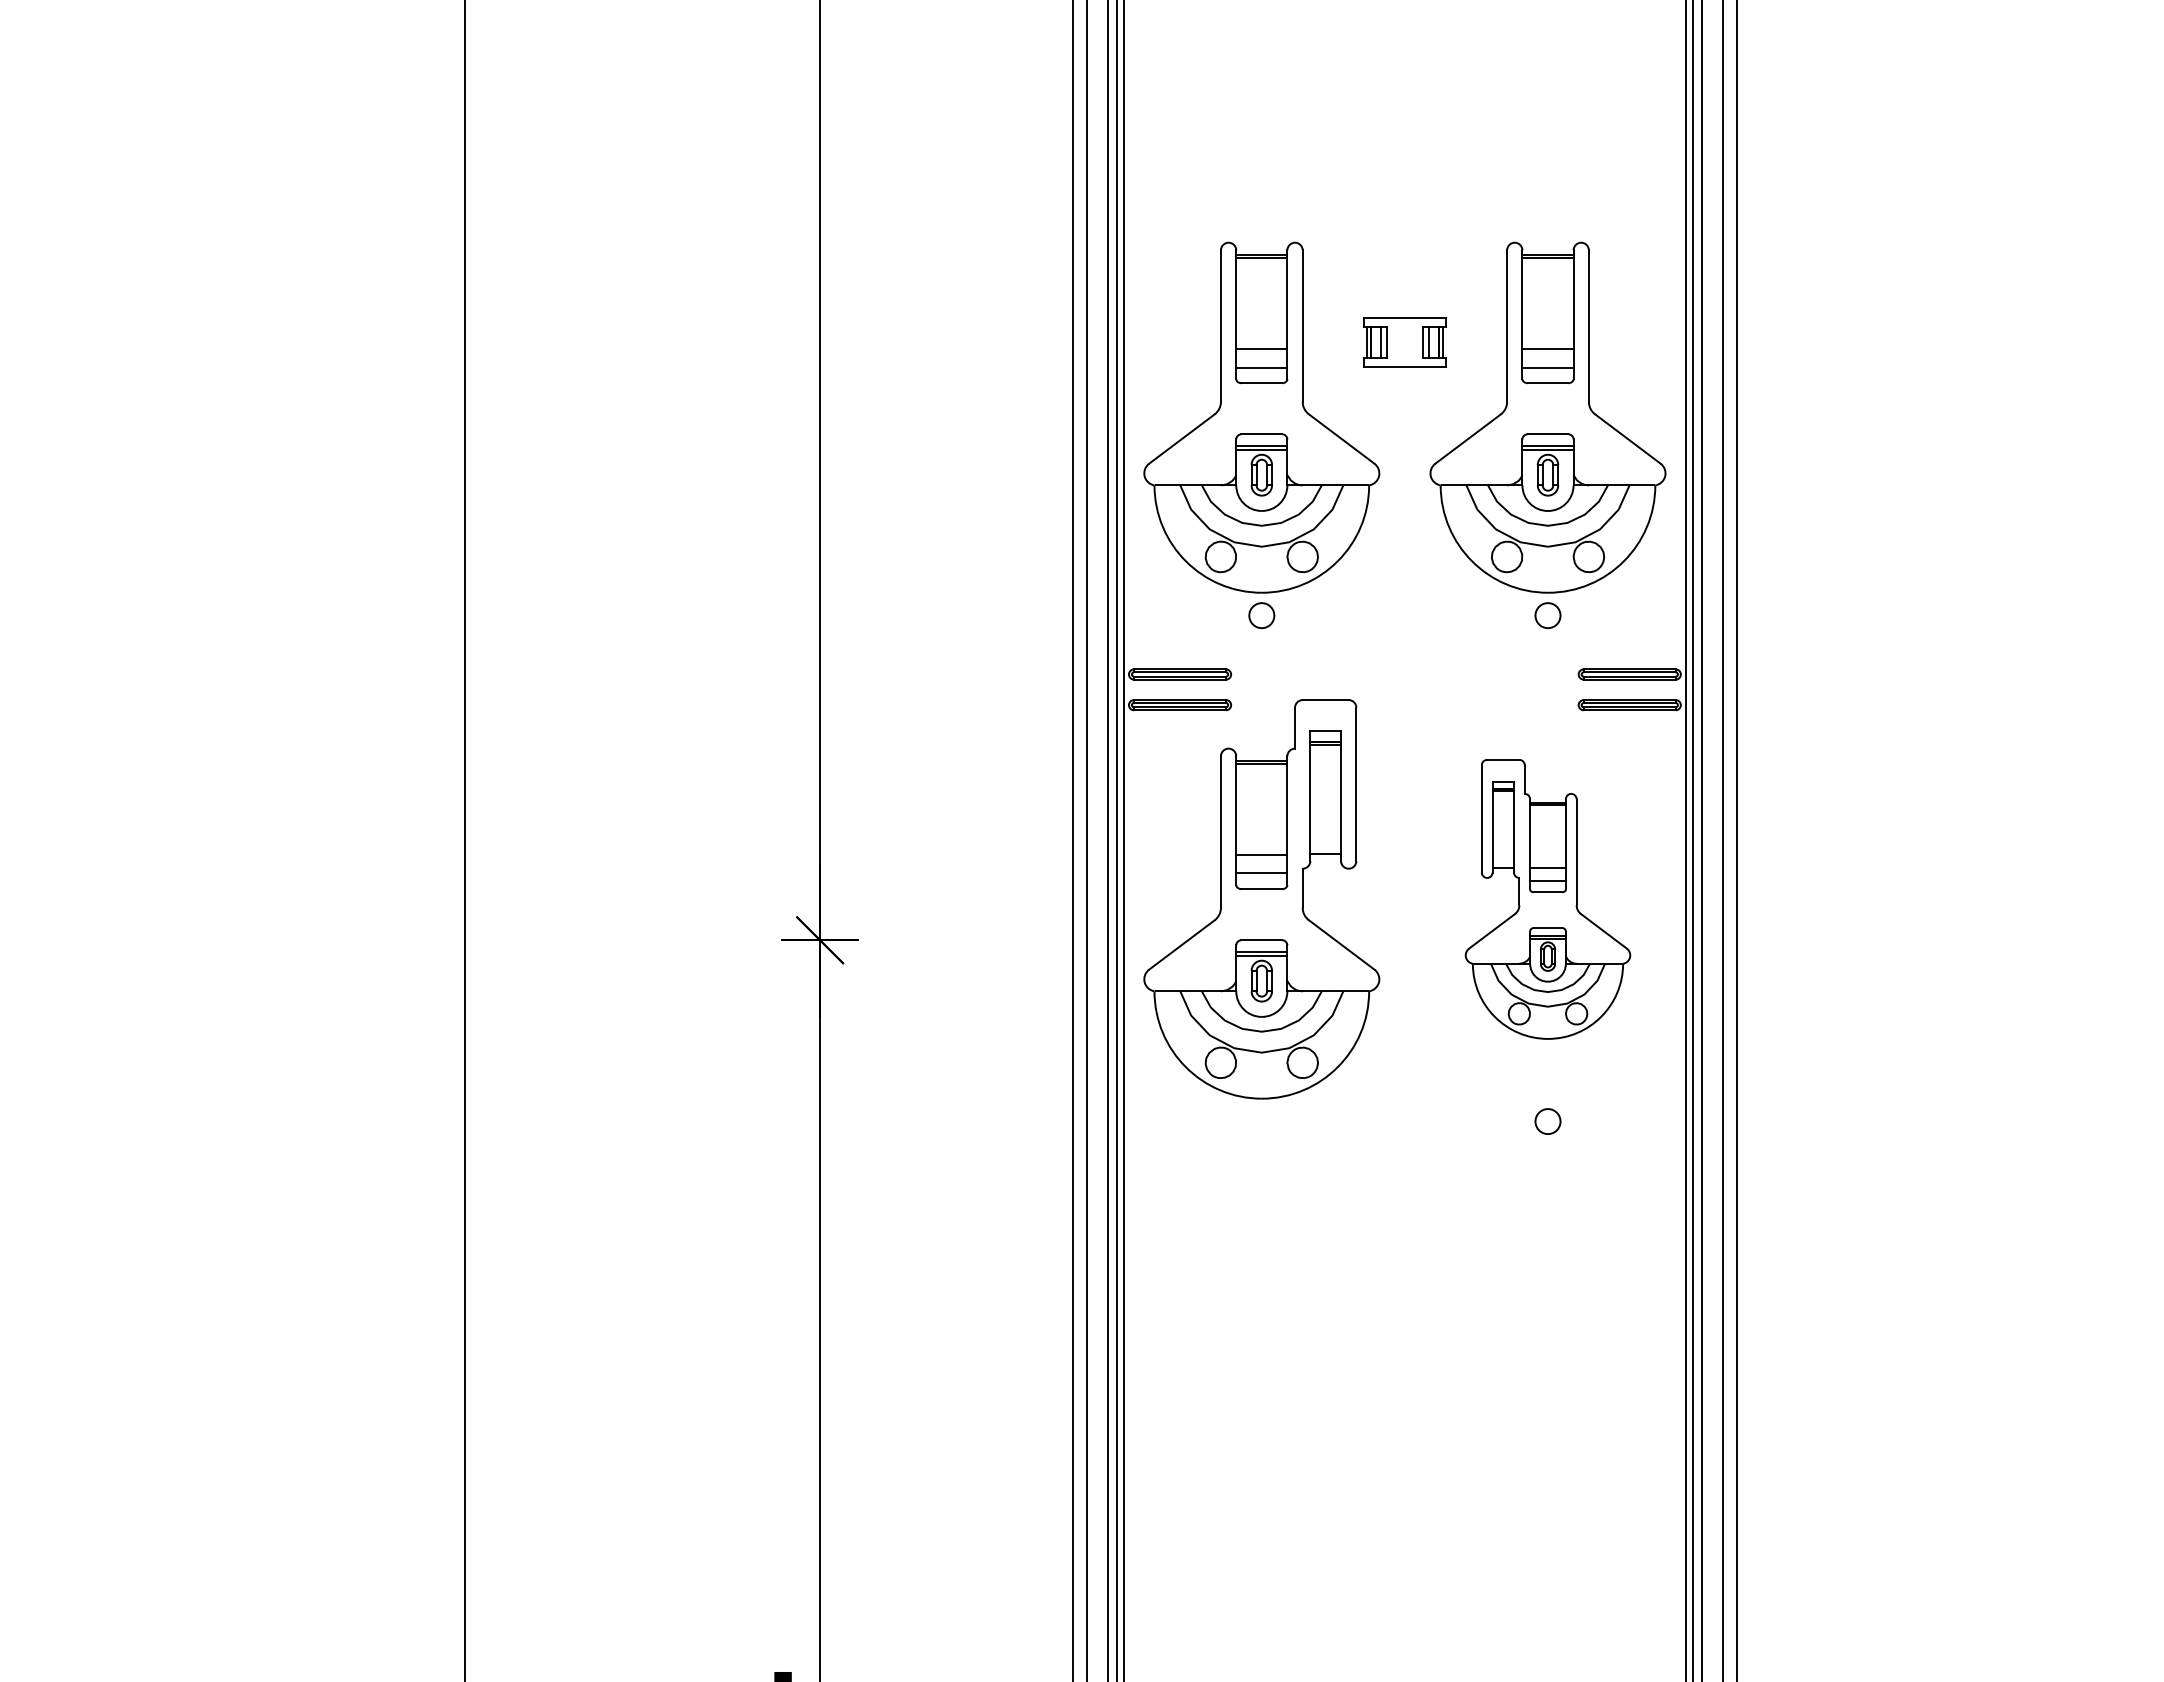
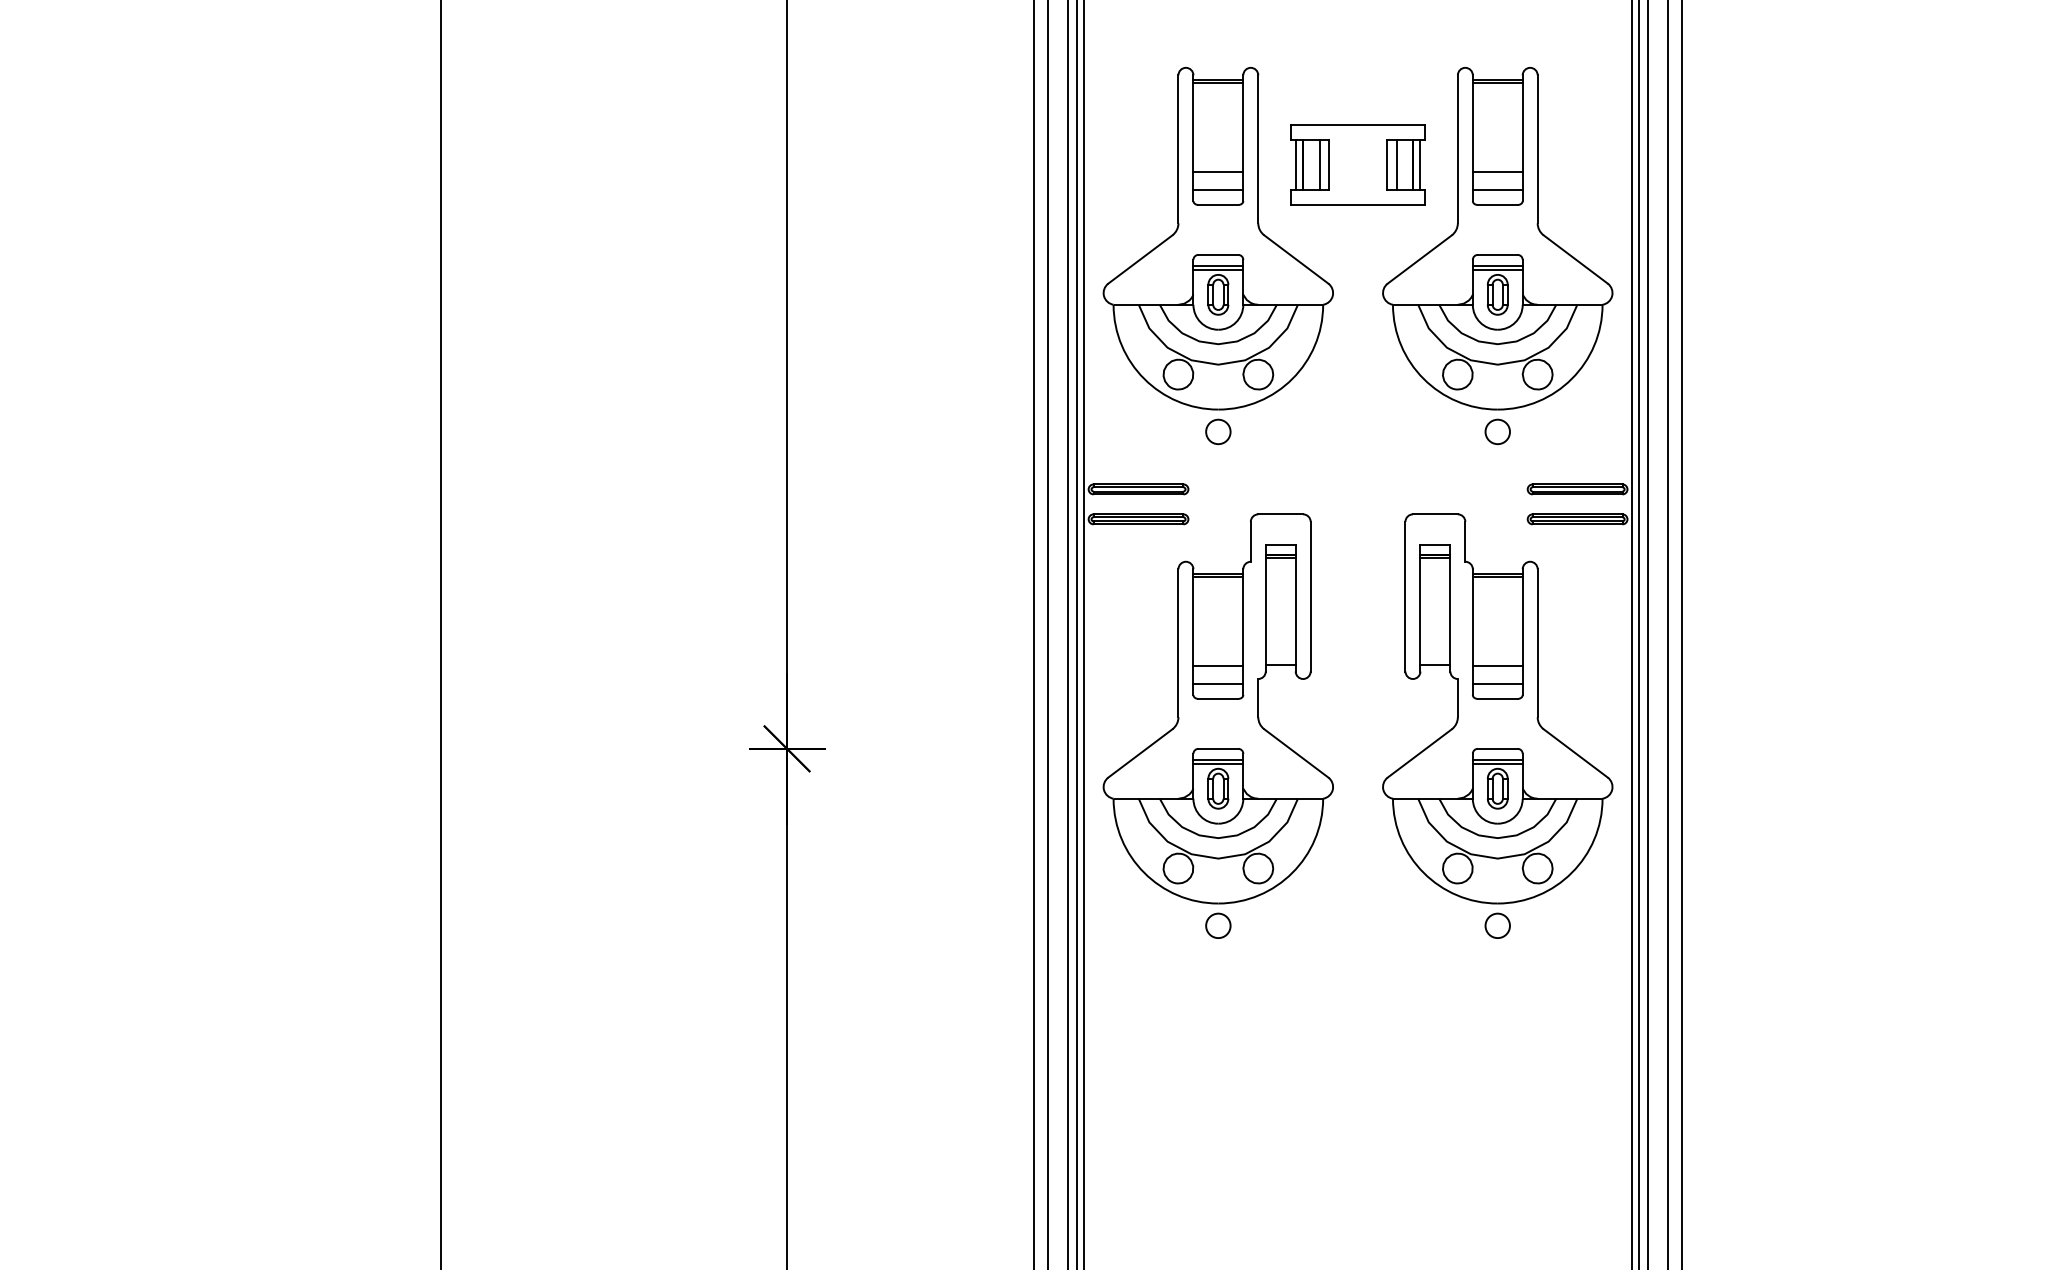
part: (1404, 341) -> (1357, 164), size x1.67
part: (1547, 899) -> (1497, 709), size x1.43
circle: (1261, 1121) -> (1218, 925), added

